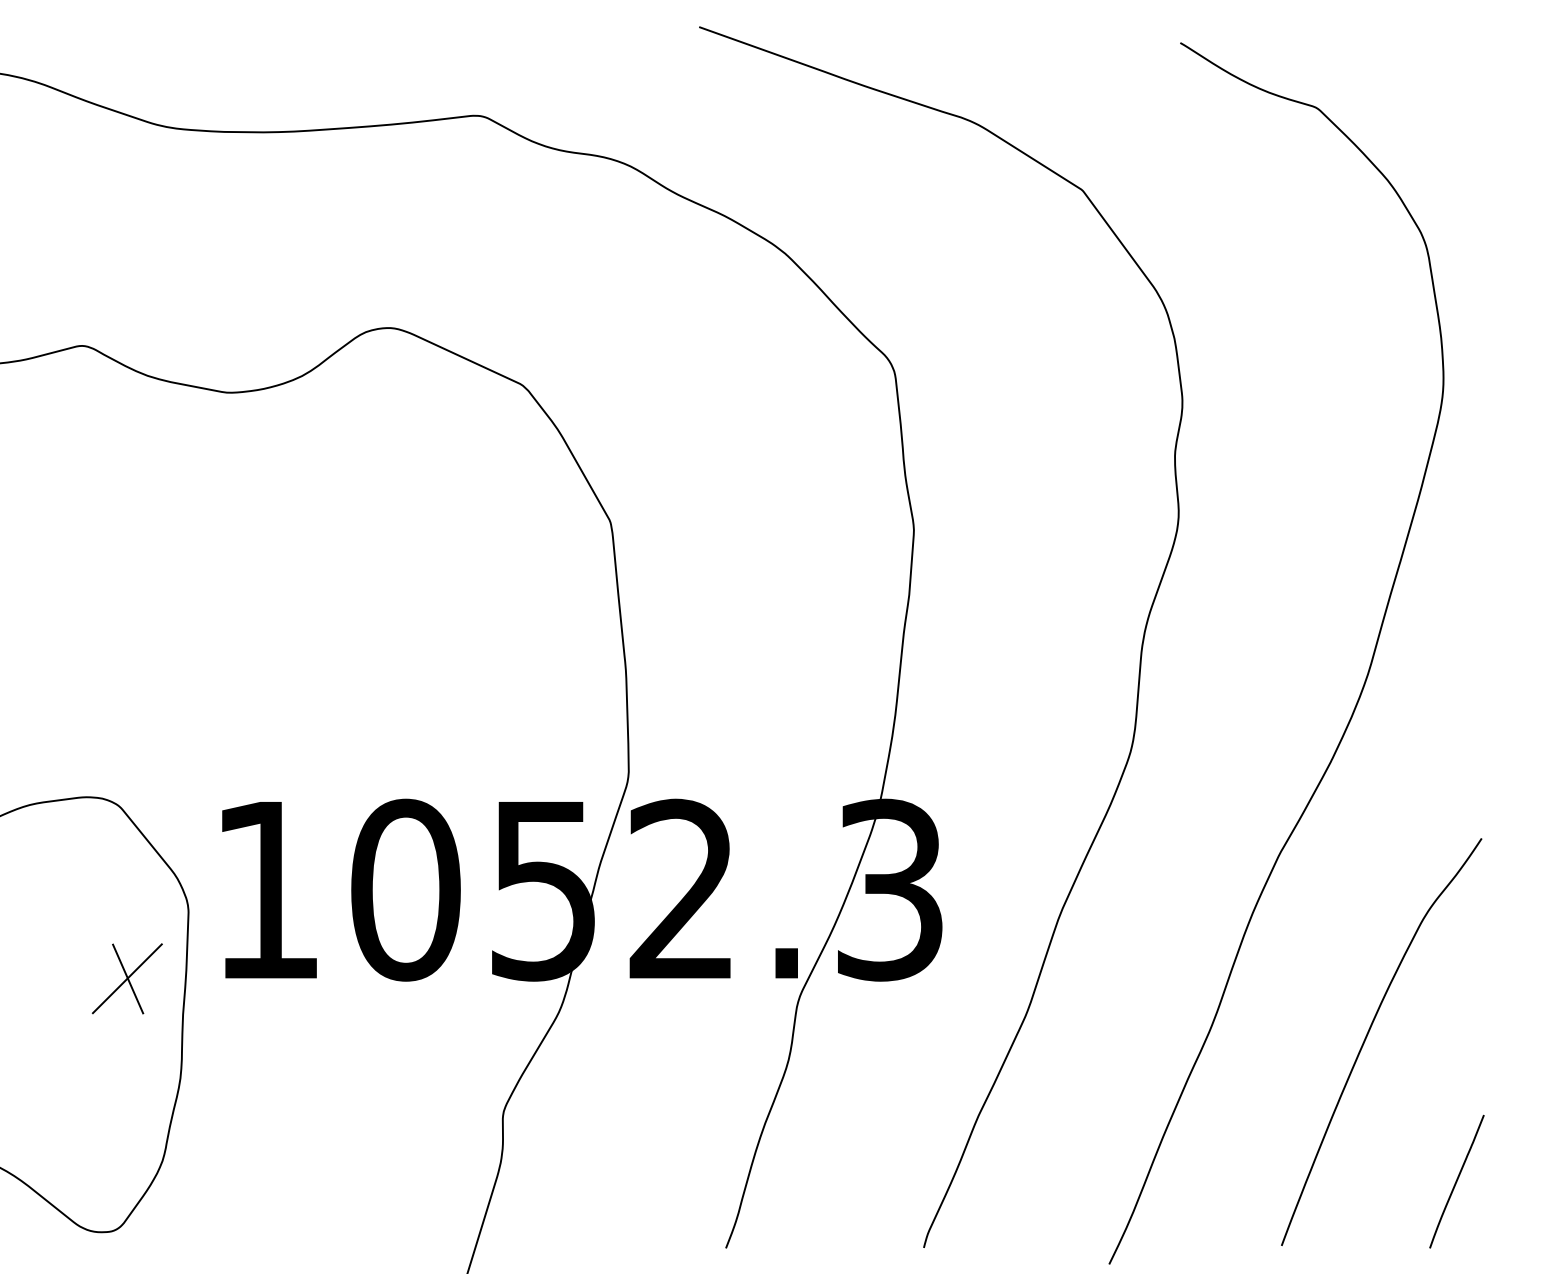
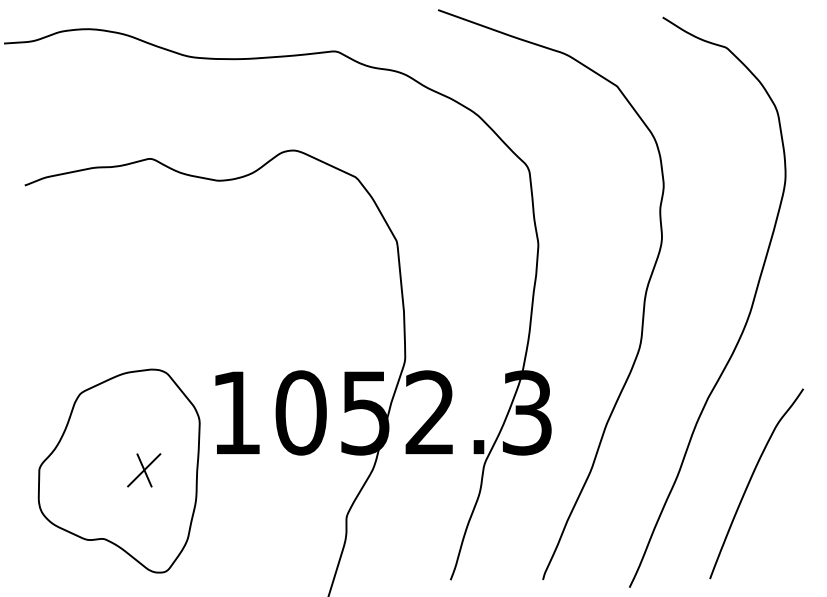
part: (128, 979) -> (144, 470), moved
line: (1456, 1180) -> (791, 548), removed

